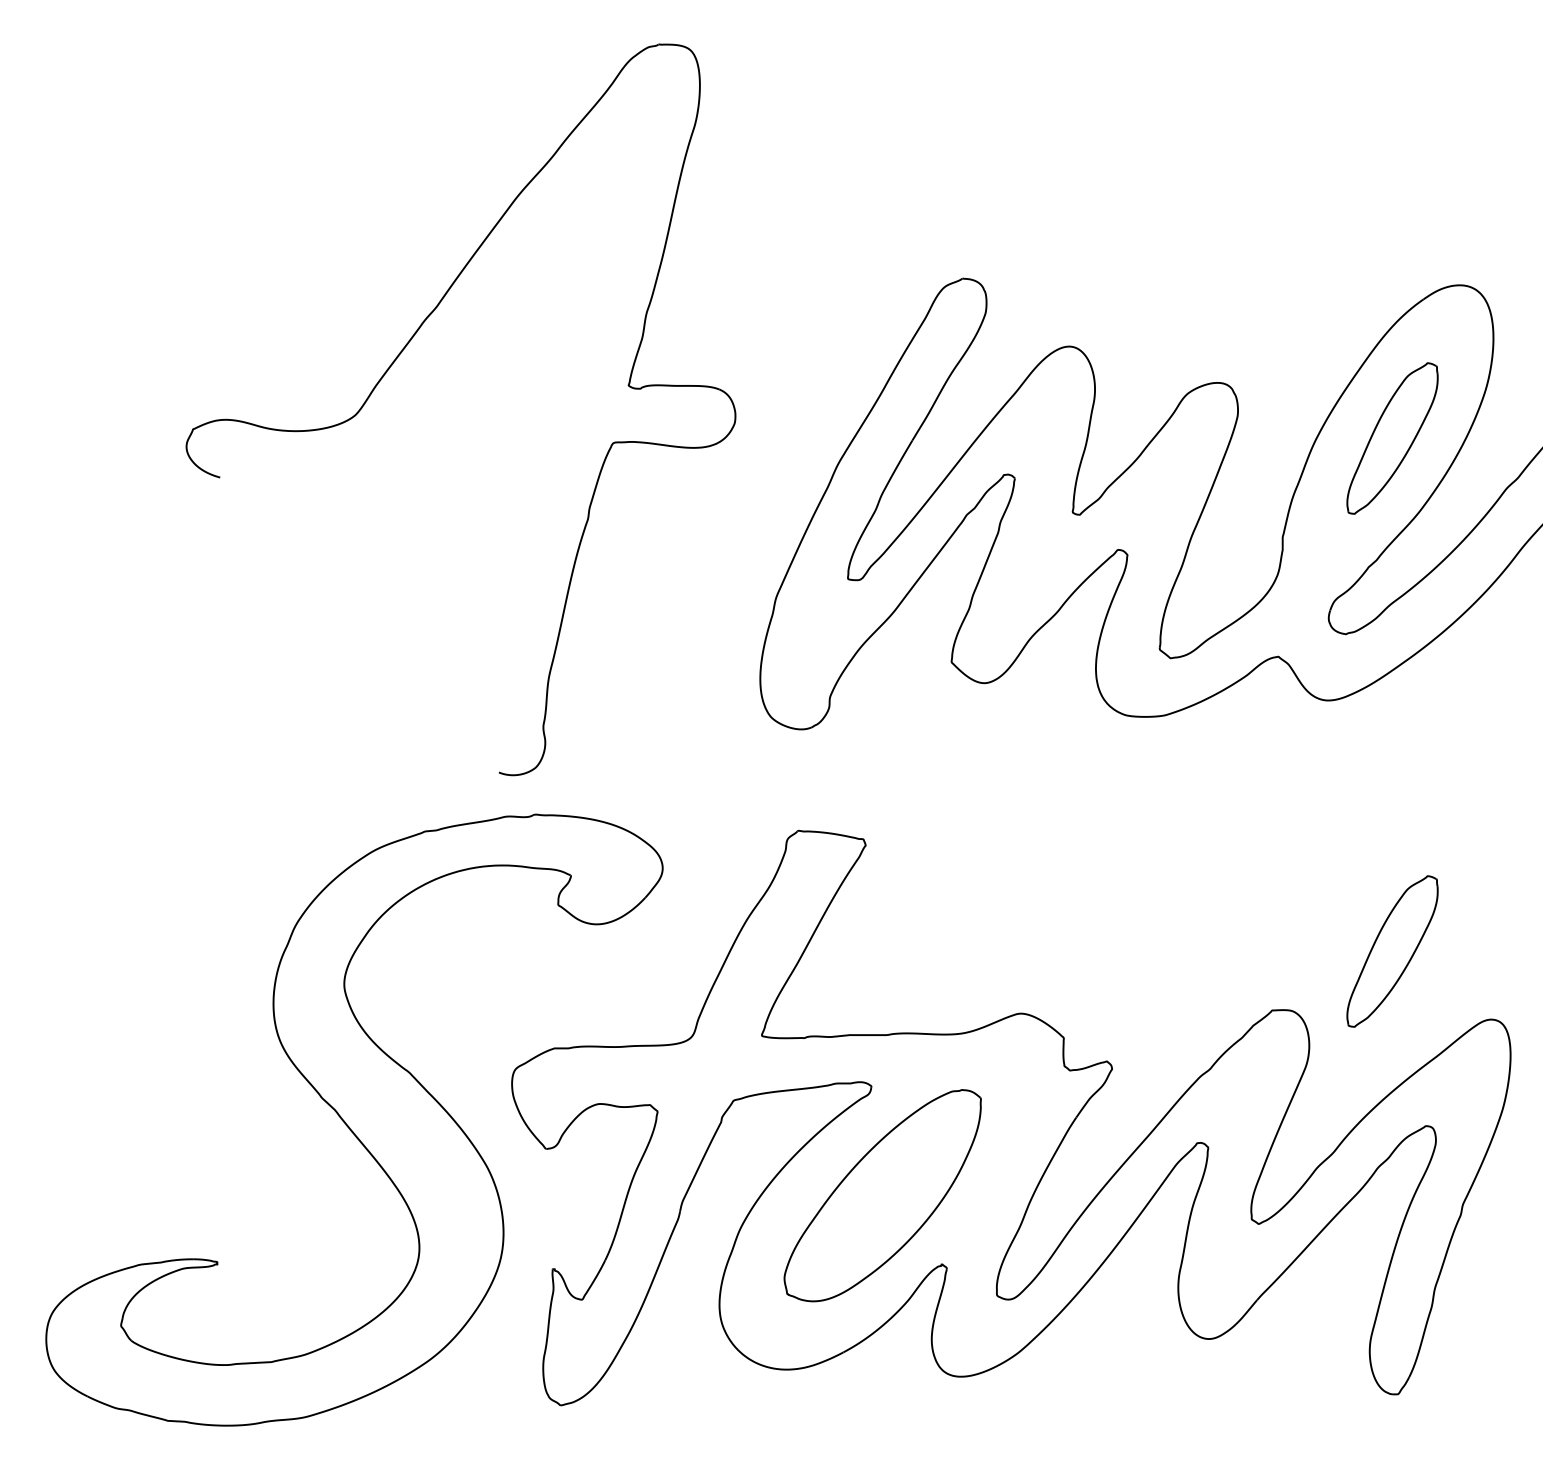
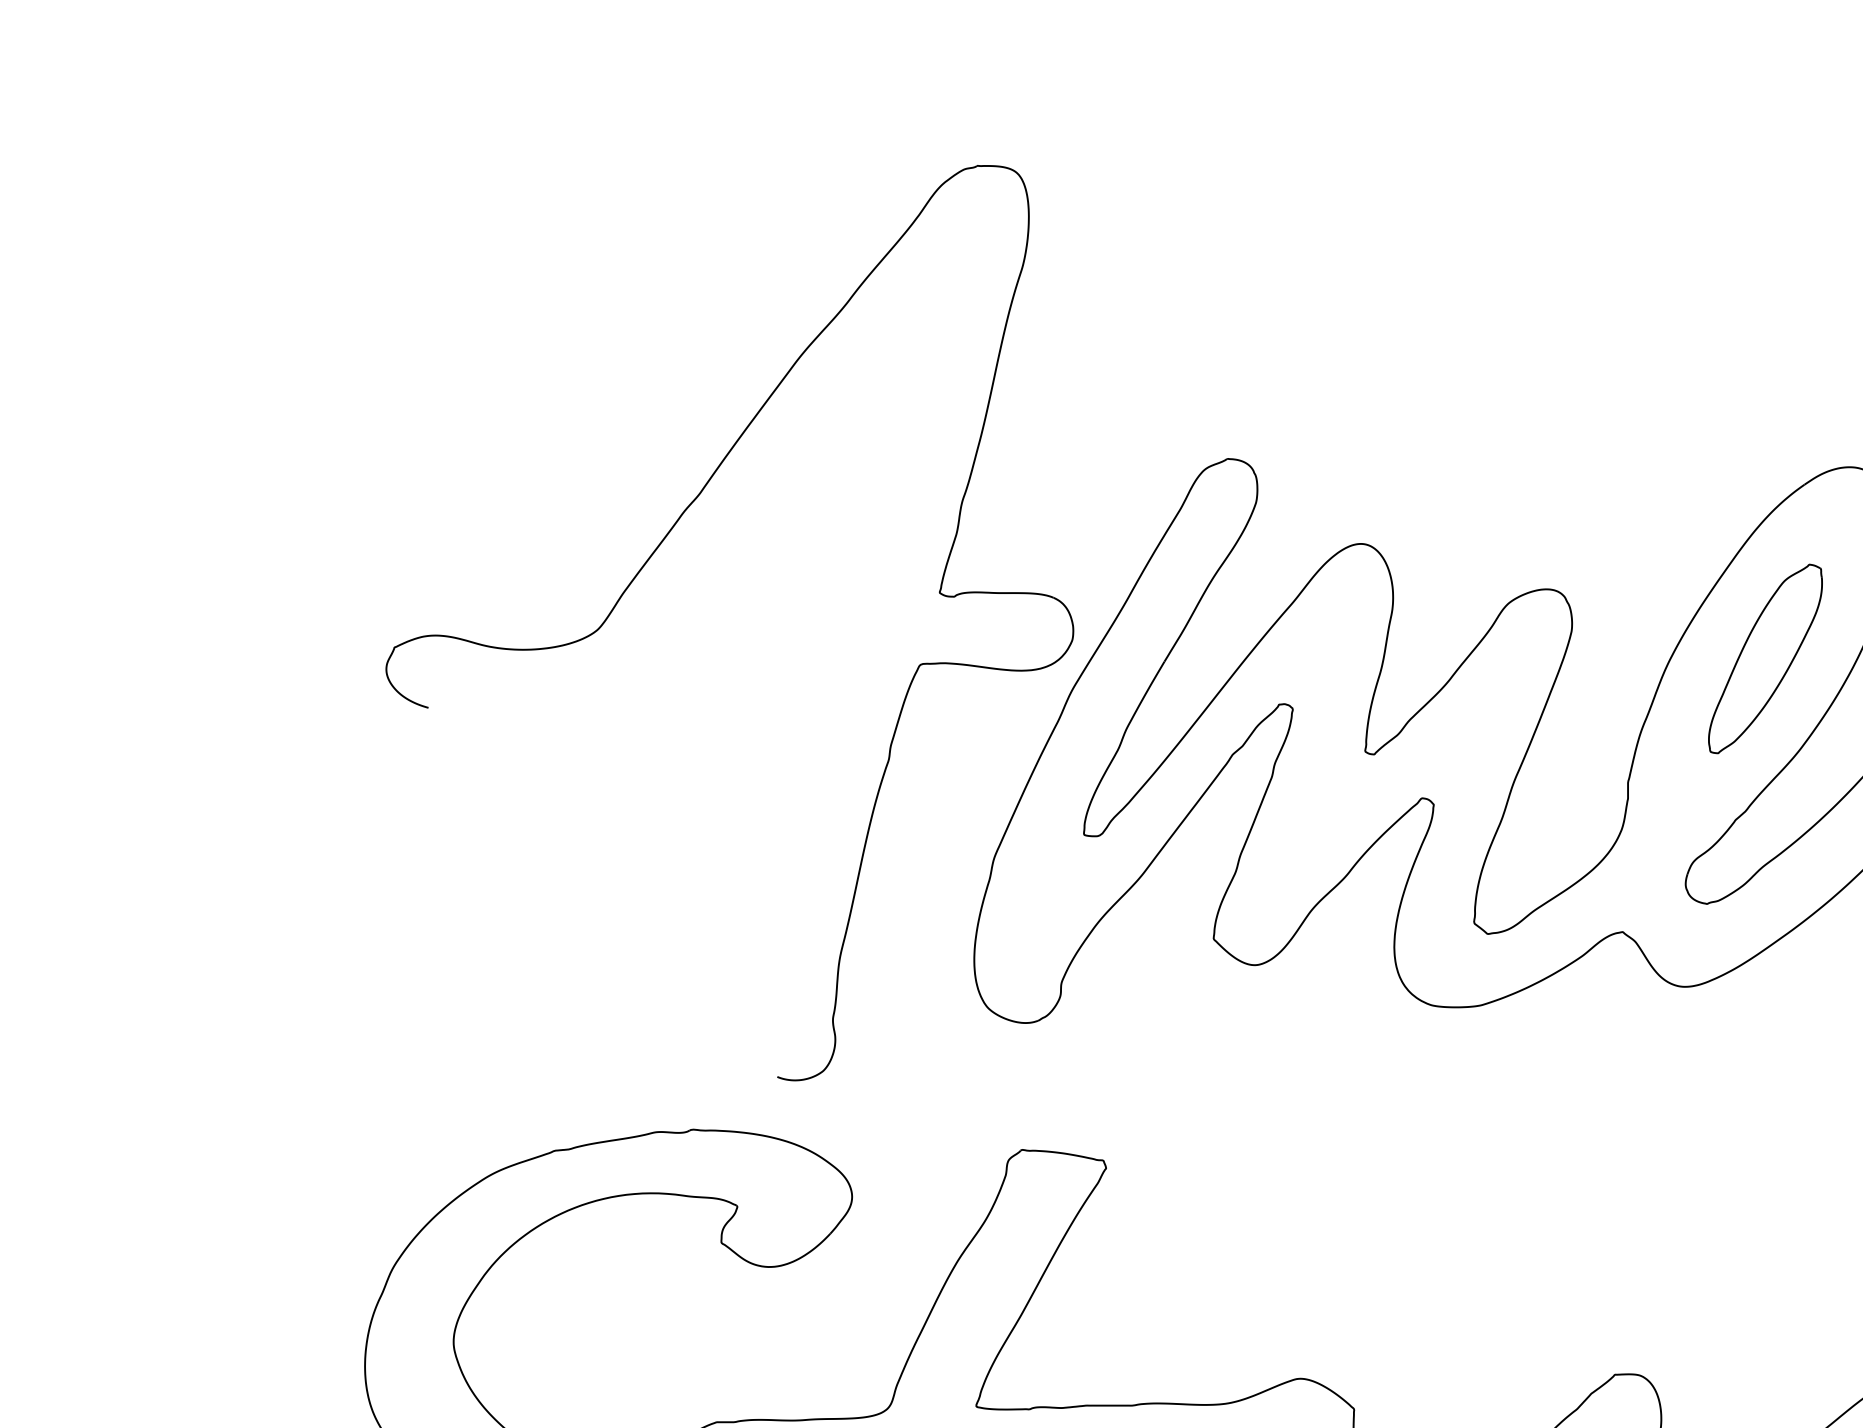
part: (395, 361) -> (647, 562), moved
part: (1392, 951) -> (1765, 1300), removed

